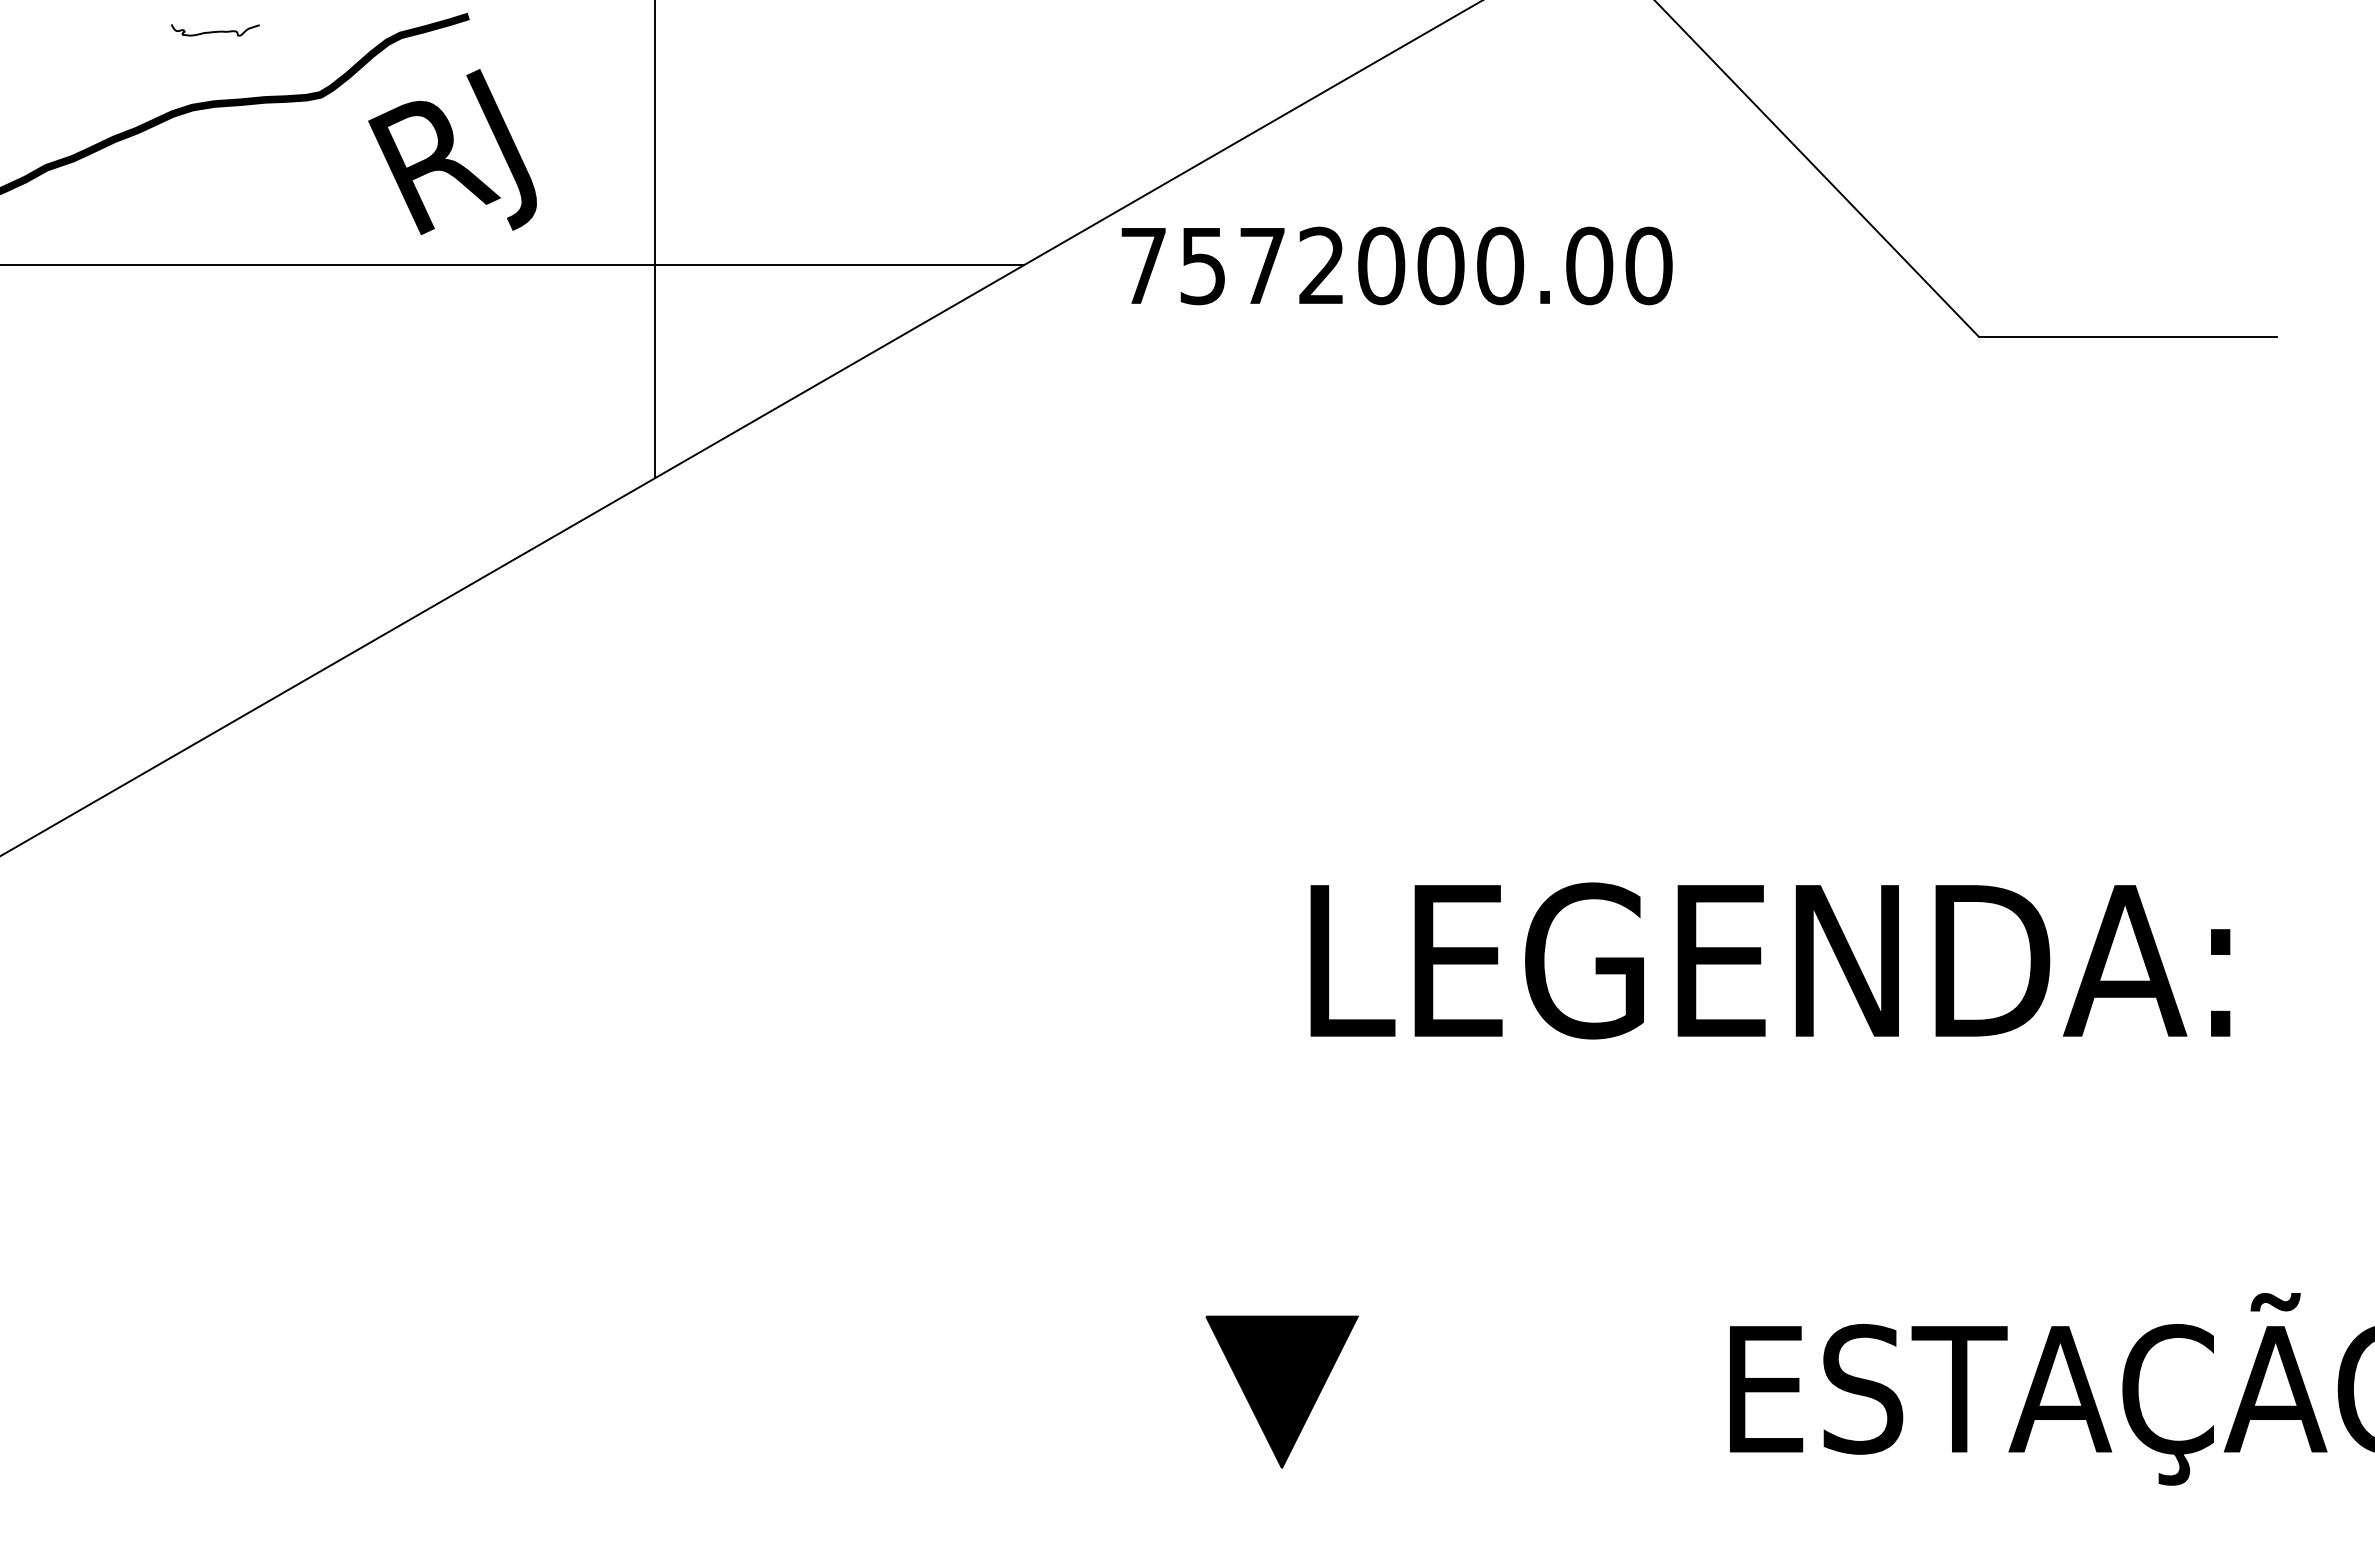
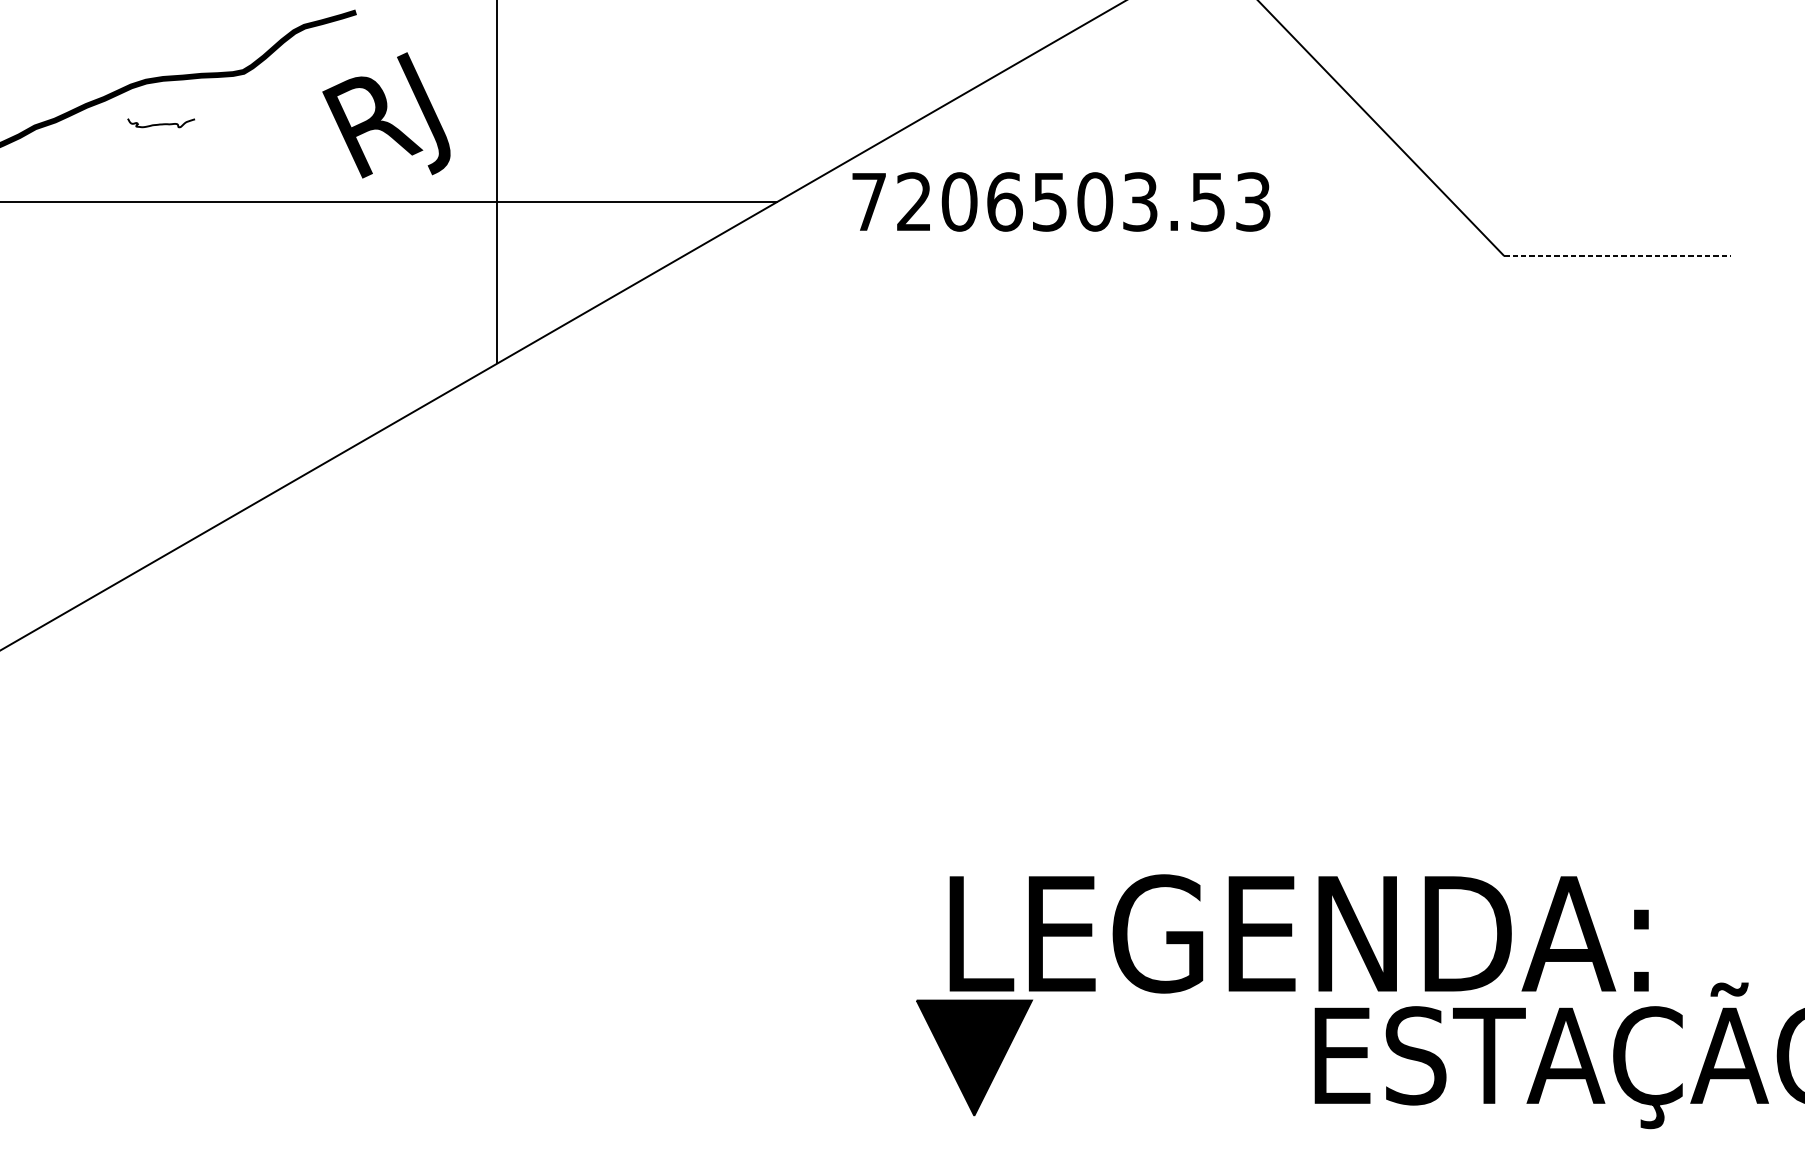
curve: (215, 31) -> (161, 124), moved
text: (452, 152) -> (386, 115), moved
text: (1426, 265) -> (1084, 201), 7572000.00 -> 7206503.53
line: (2128, 337) -> (1617, 256), solid -> dashed
text: (1770, 960) -> (1299, 933), moved

